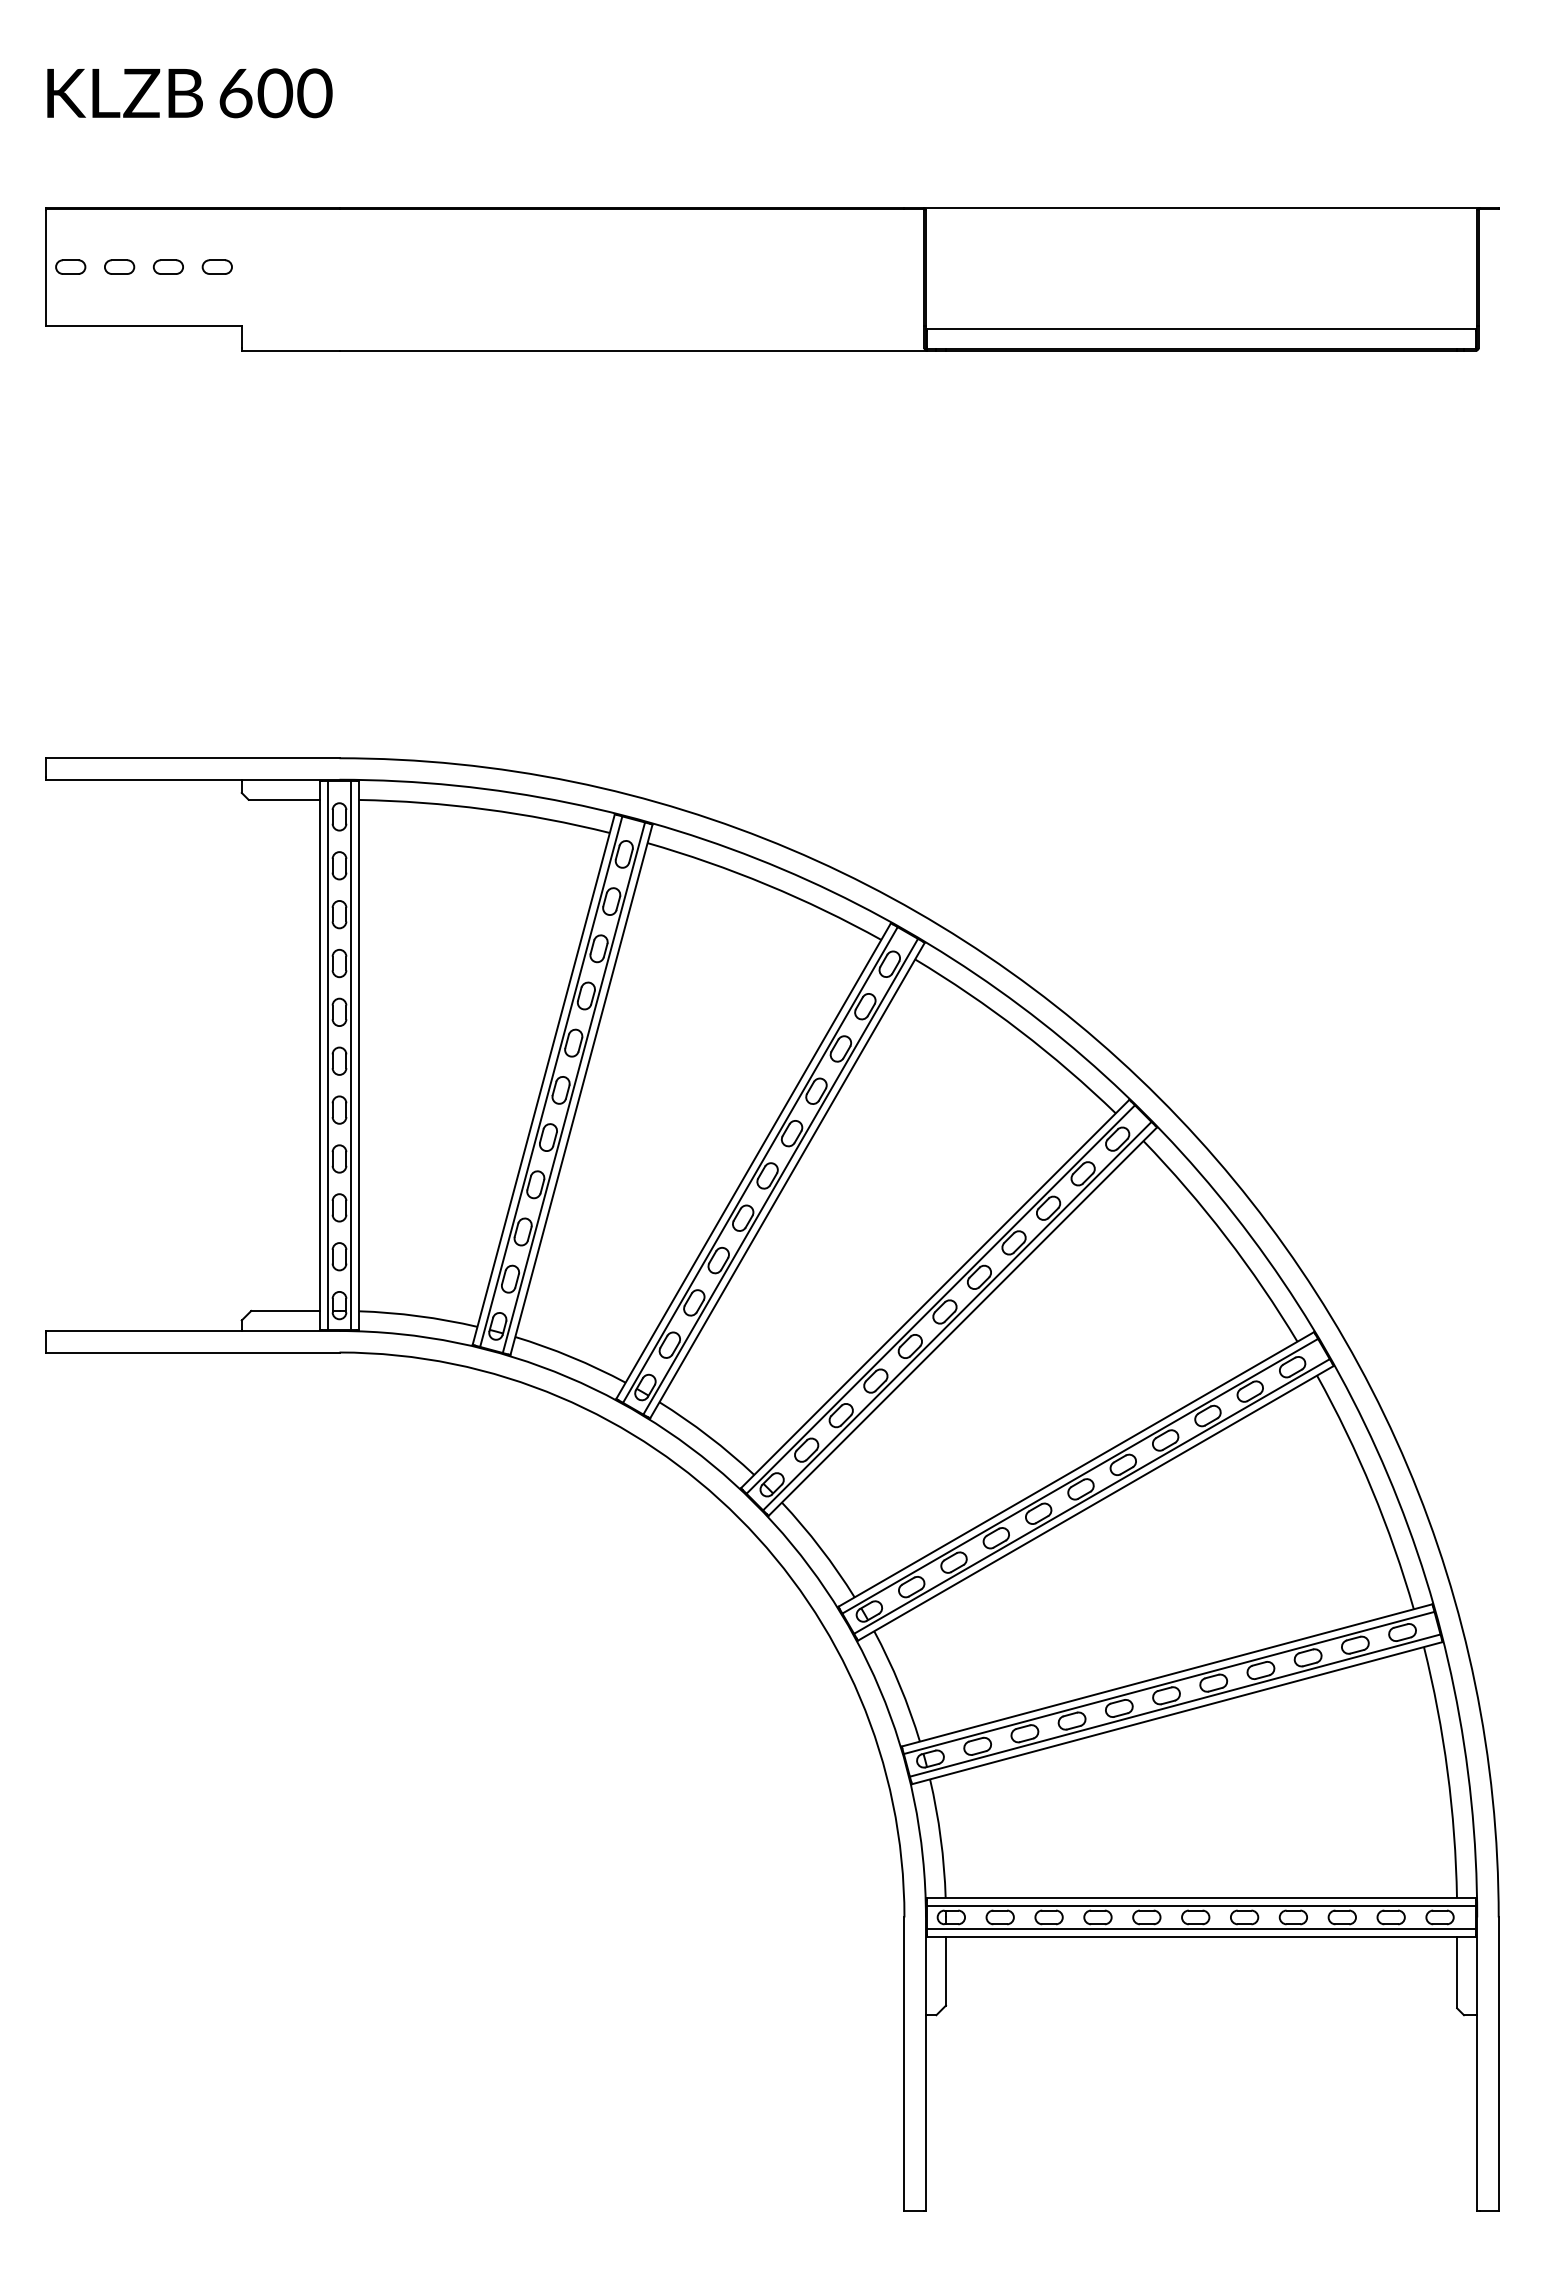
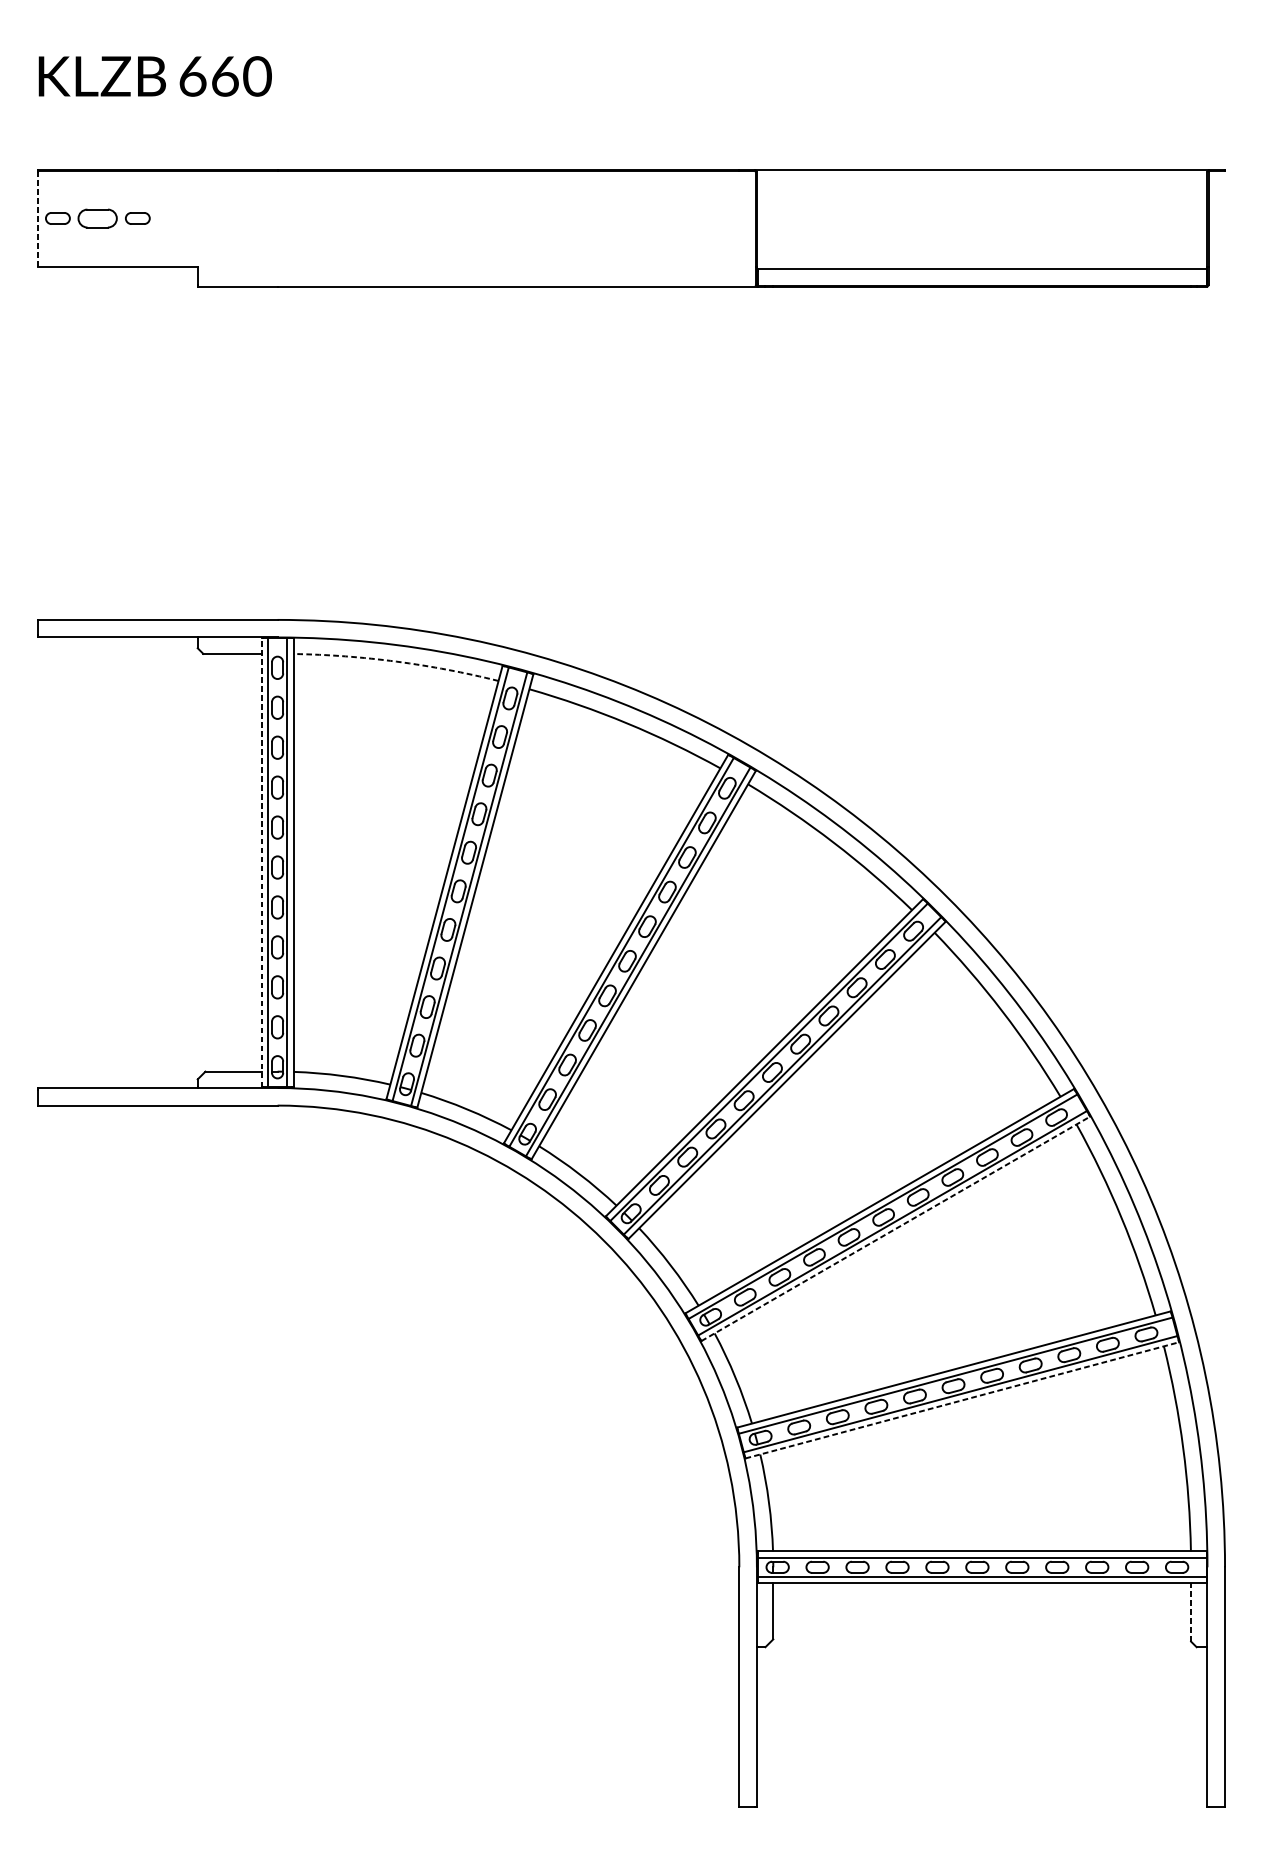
text: (275, 92) -> (225, 75), 600 -> 660
part: (119, 266) -> (97, 217), size x1.6
part: (216, 266) -> (177, 217), removed
line: (46, 268) -> (38, 219), solid -> dashed
arc: (485, 809) -> (396, 661), solid -> dashed
line: (319, 1055) -> (261, 862), solid -> dashed
line: (1095, 1503) -> (895, 1228), solid -> dashed
line: (1177, 1713) -> (962, 1400), solid -> dashed
line: (1457, 1972) -> (1191, 1612), solid -> dashed

